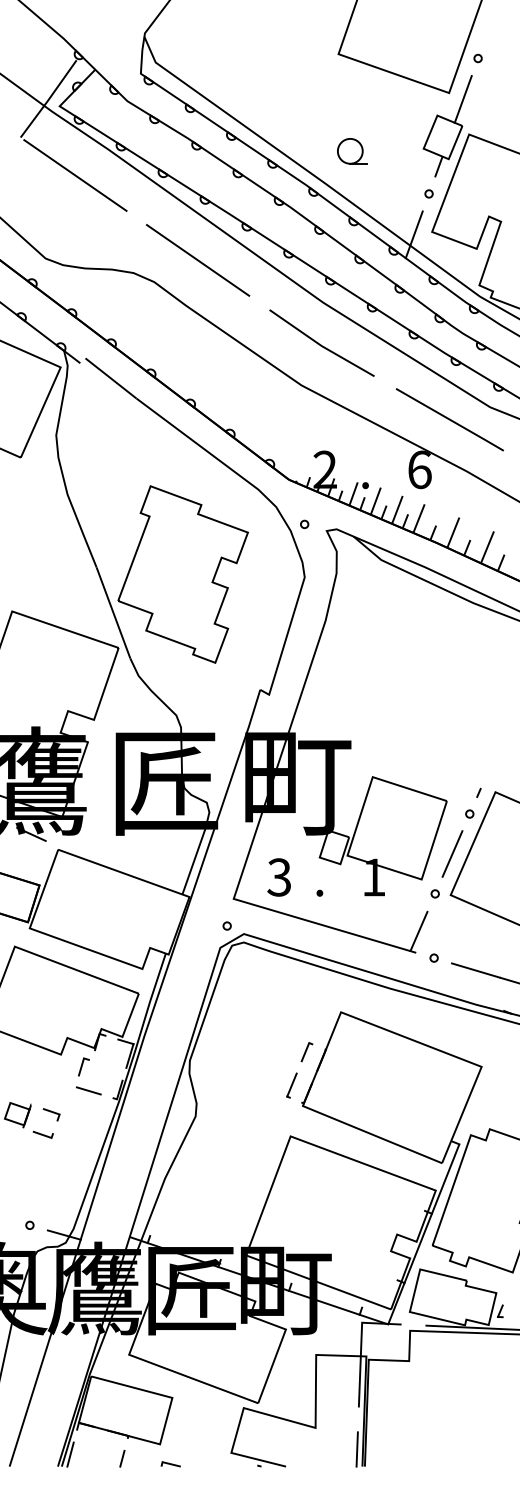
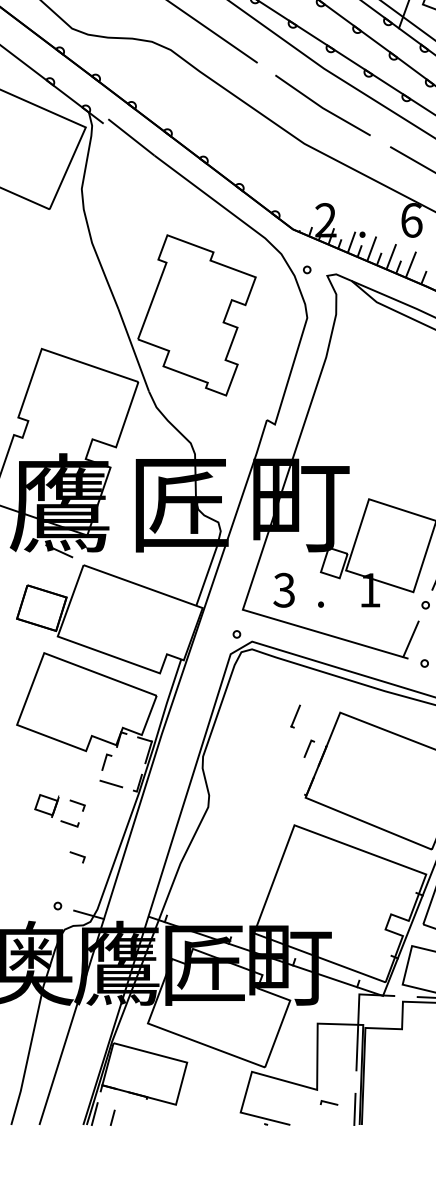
part: (291, 1085) -> (295, 716), moved
line: (51, 1169) -> (77, 855), added
line: (122, 1458) -> (112, 1117), moved
line: (170, 1464) -> (328, 1103), moved

